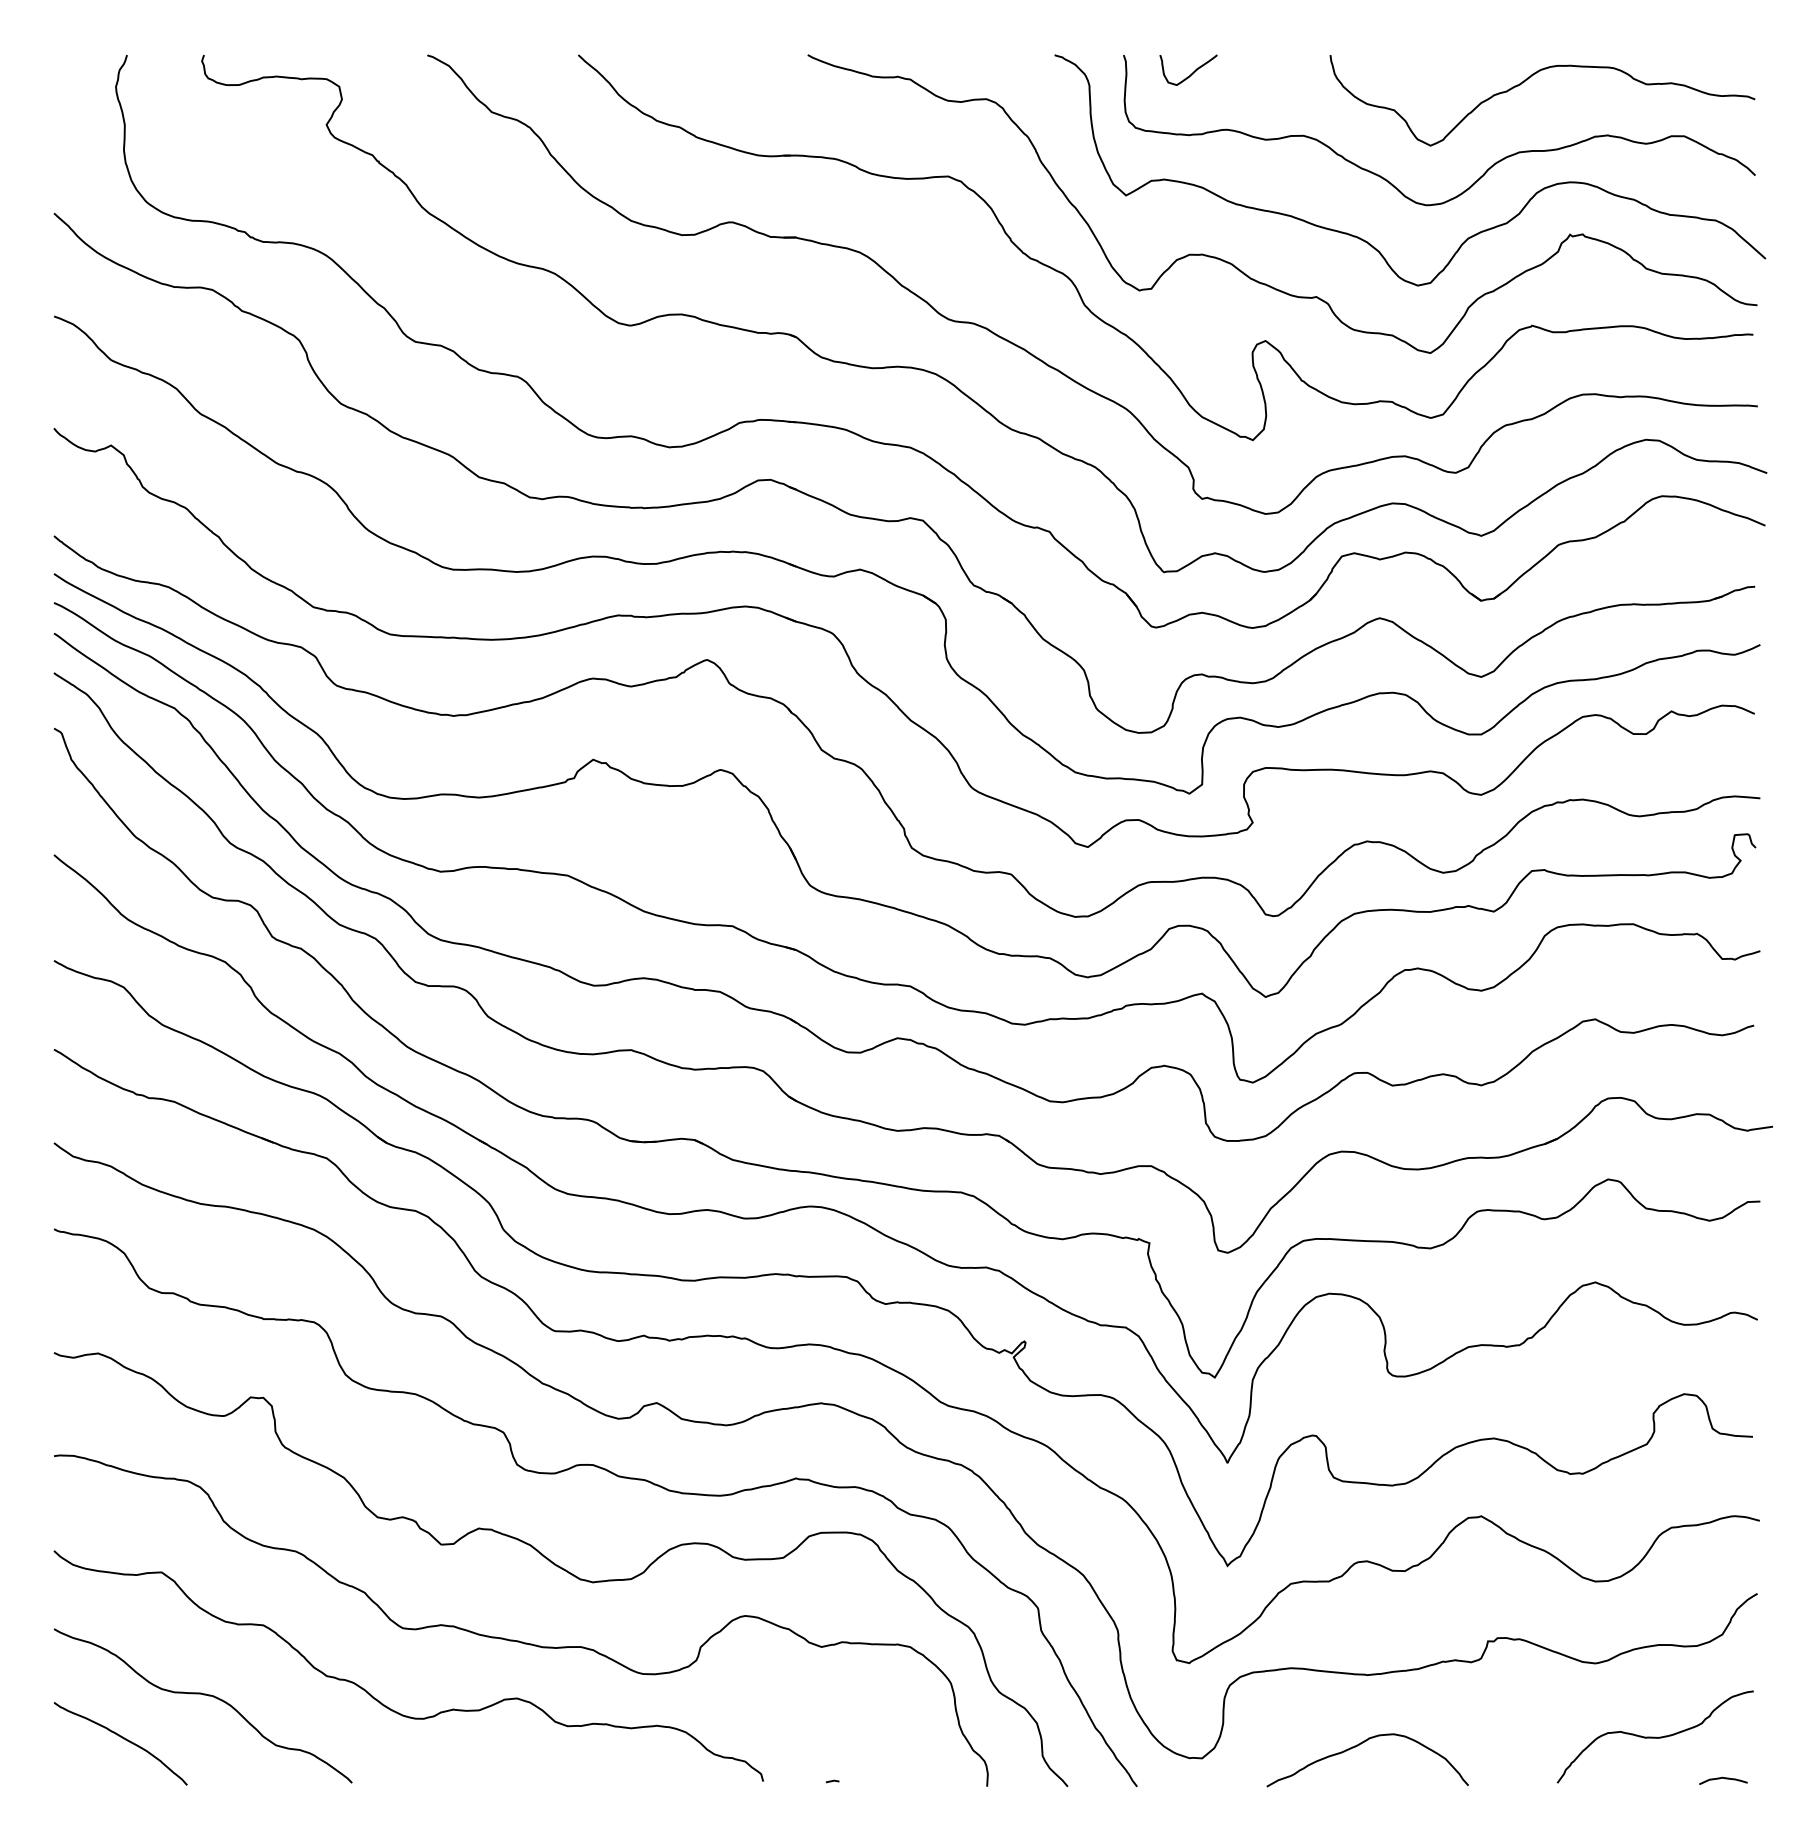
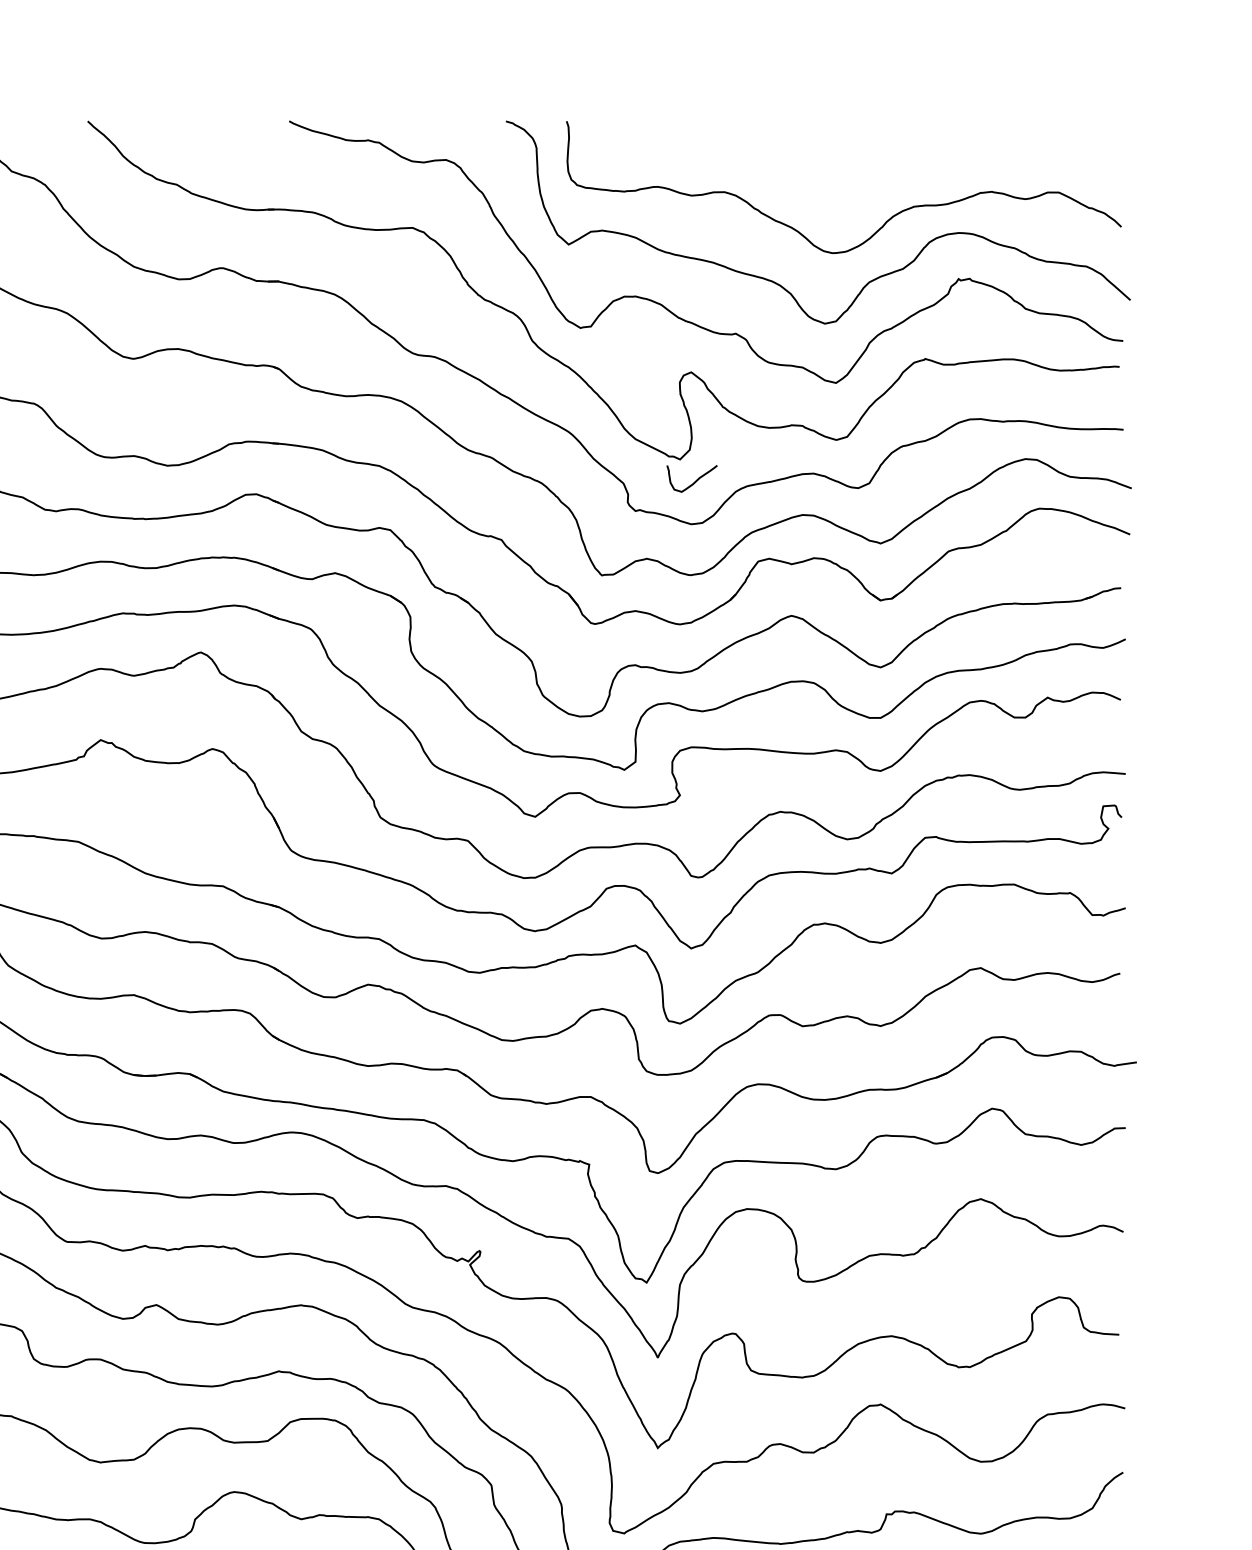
curve: (1192, 72) -> (695, 480), moved
curve: (1527, 80) -> (921, 143), removed

